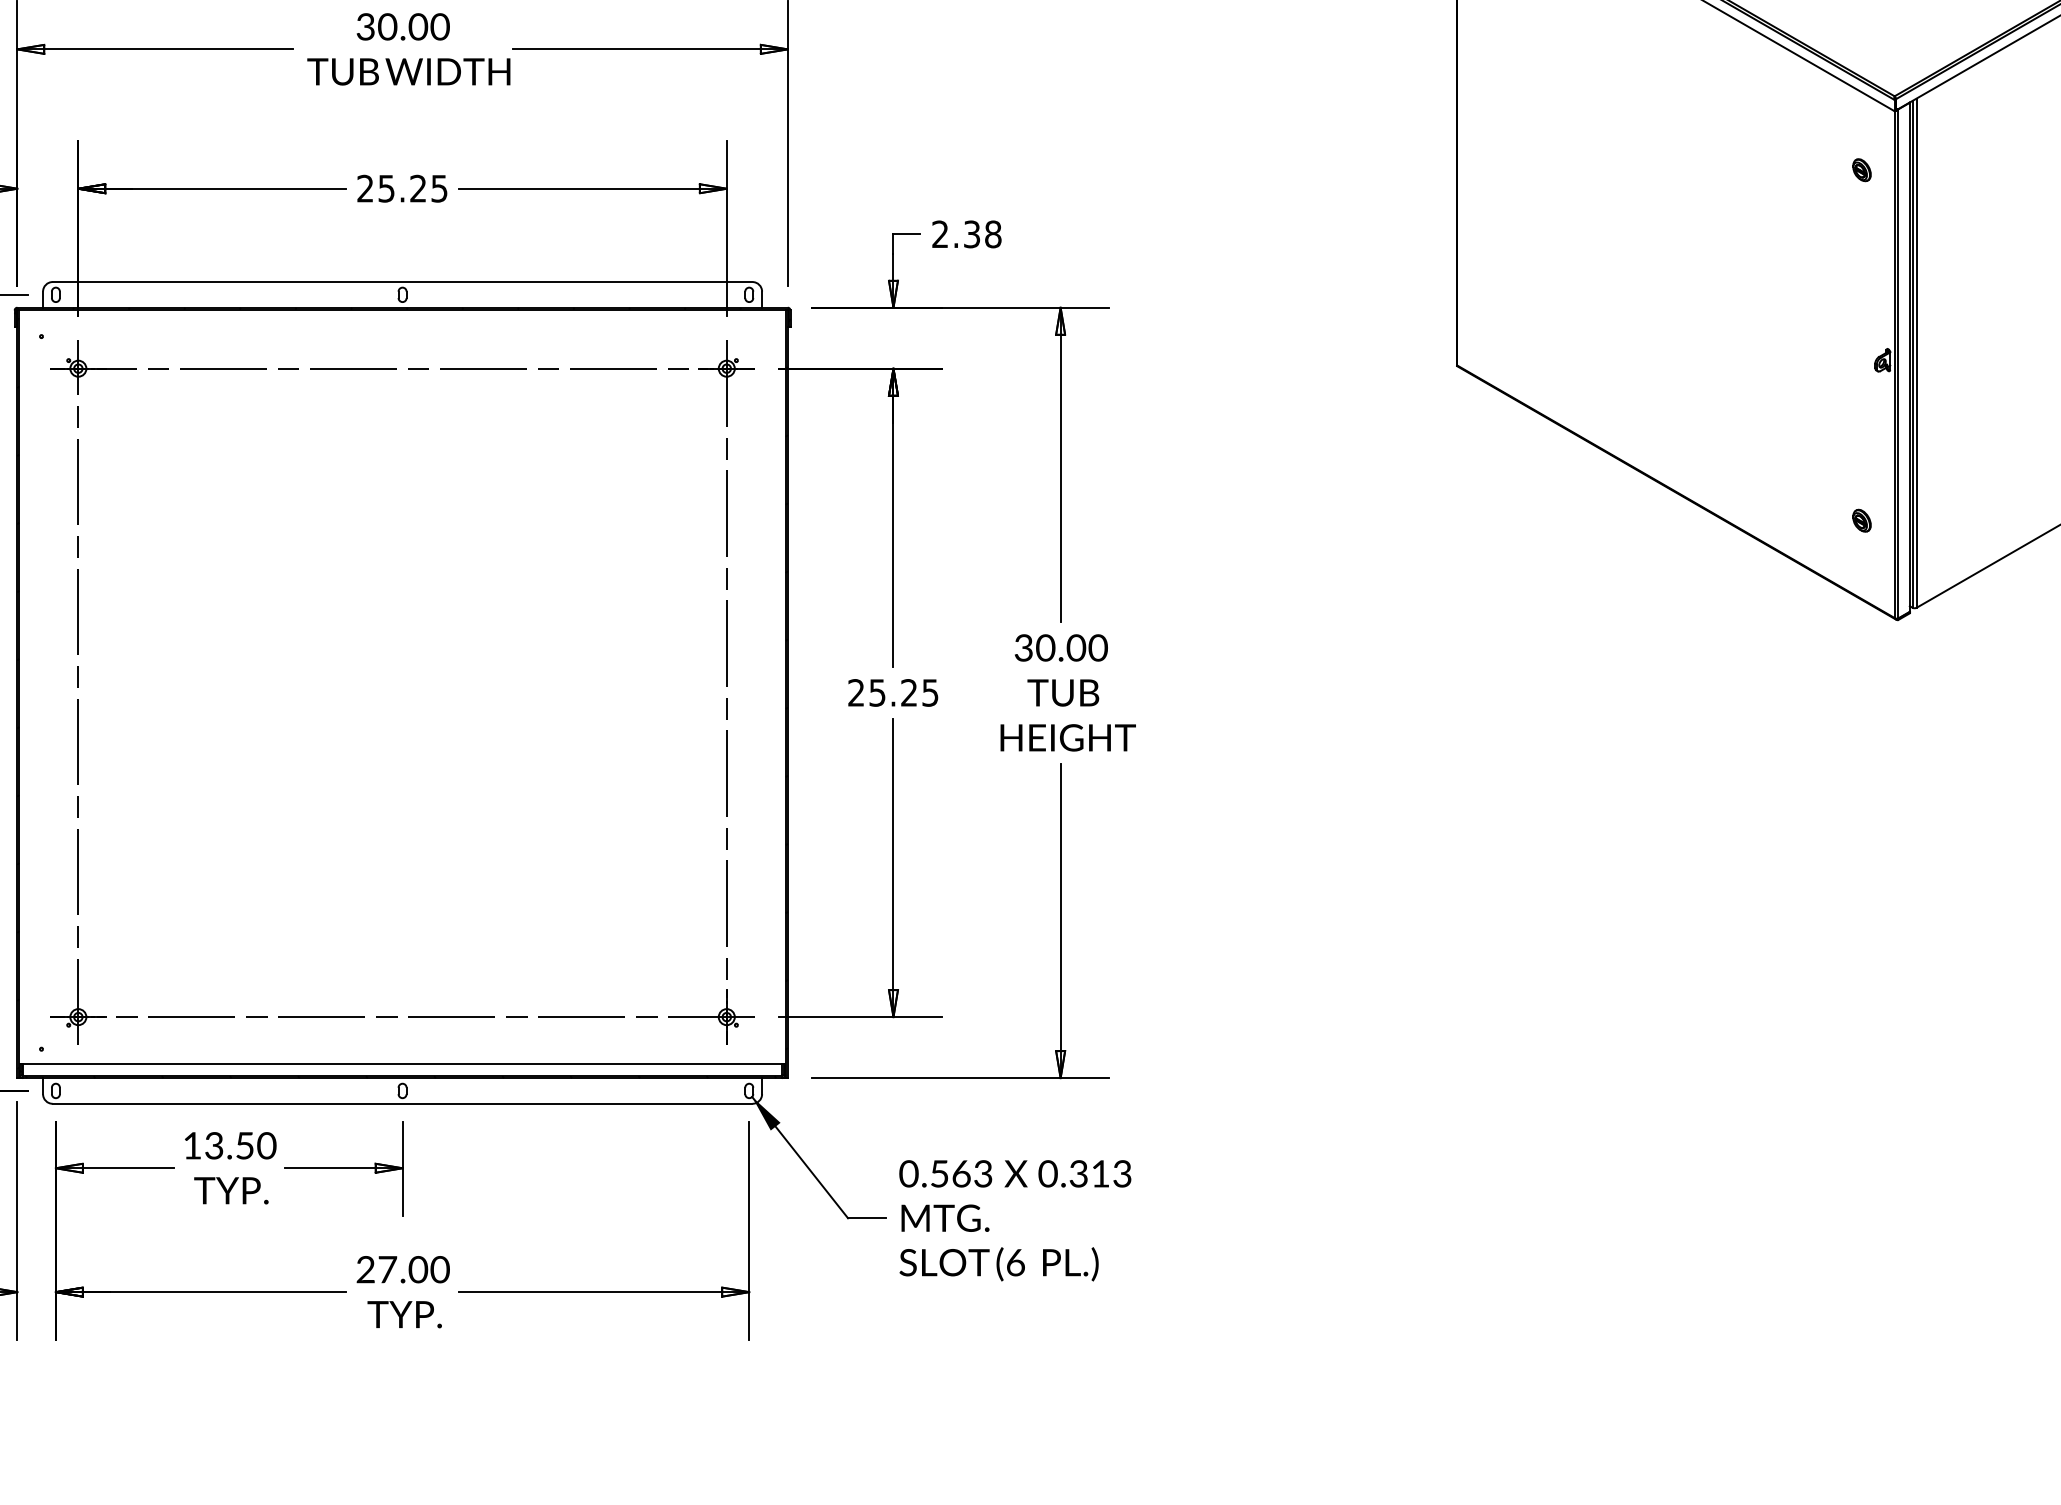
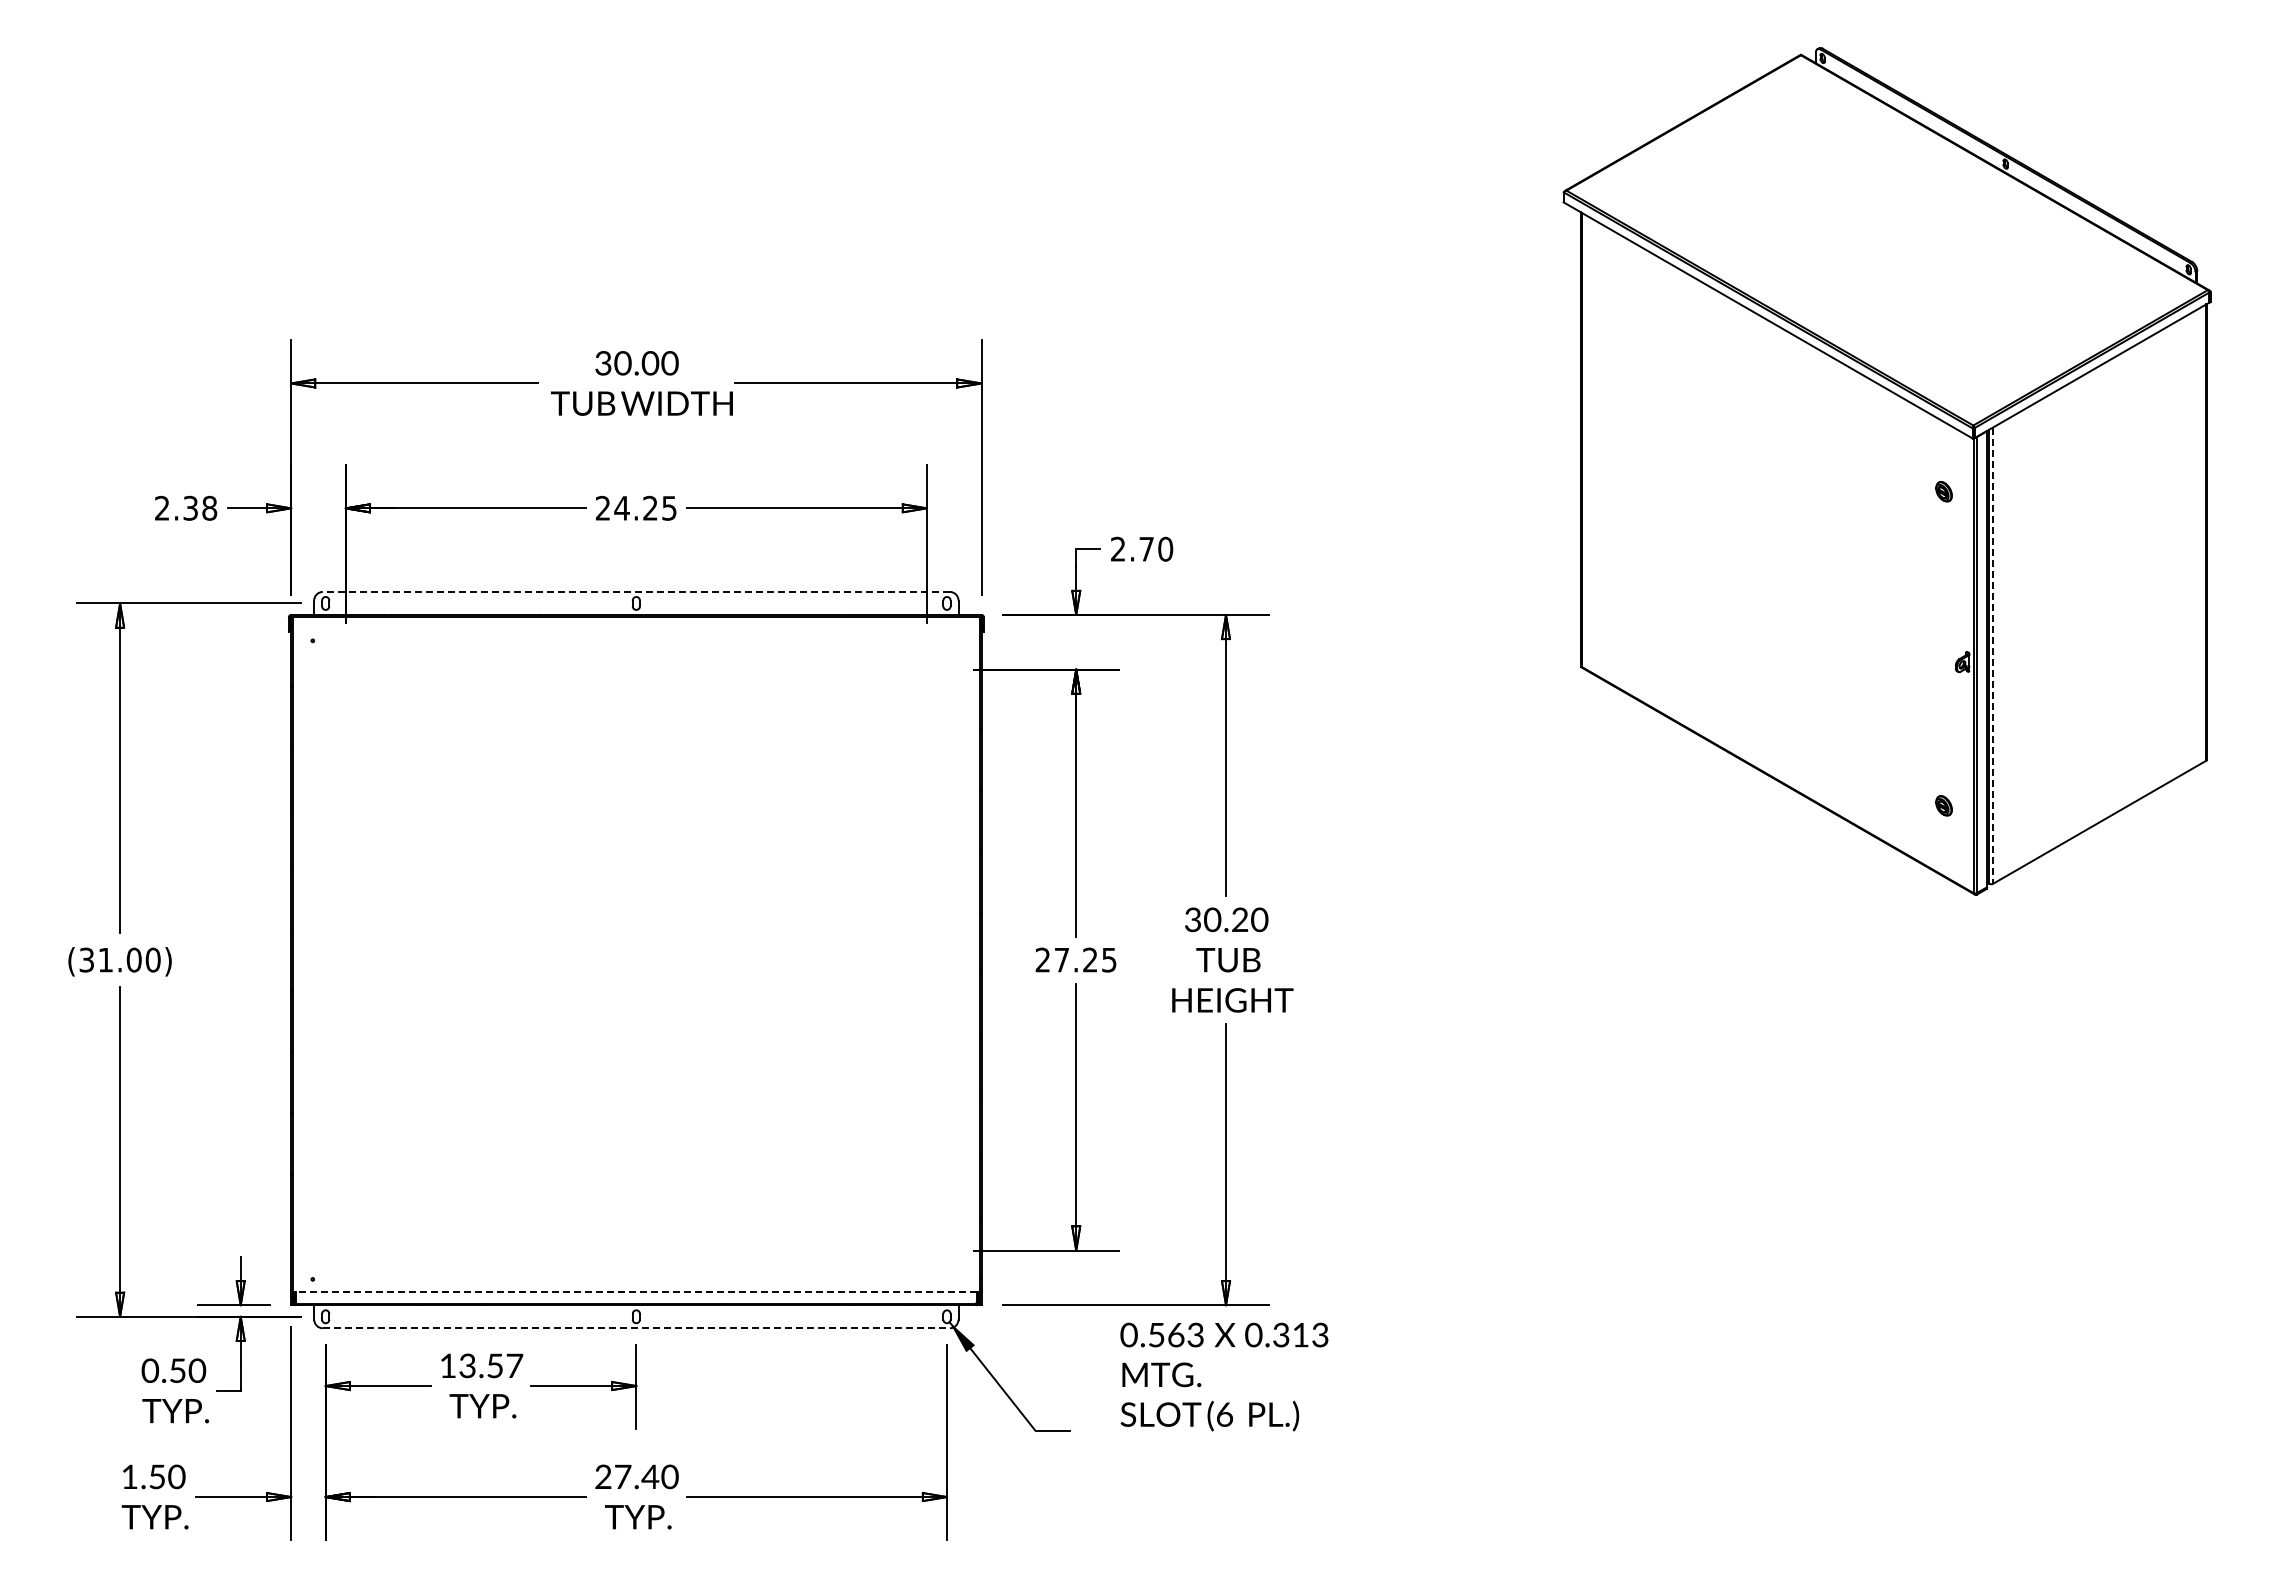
text: (385, 188) -> (621, 508), 25.25 -> 24.25
text: (983, 233) -> (1156, 548), 2.38 -> 2.70
line: (402, 281) -> (636, 591), solid -> dashed
line: (1917, 354) -> (1993, 656), solid -> dashed
text: (1075, 648) -> (1239, 920), 30.00 -> 30.20
part: (79, 687) -> (346, 955), removed
text: (877, 693) -> (1061, 960), 25.25 -> 27.25
line: (401, 1063) -> (635, 1292), solid -> dashed
line: (402, 1104) -> (636, 1328), solid -> dashed
text: (266, 1145) -> (514, 1365), 13.50 -> 13.57
text: (1015, 1220) -> (1224, 1376), moved
text: (418, 1269) -> (650, 1476), 27.00 -> 27.40

